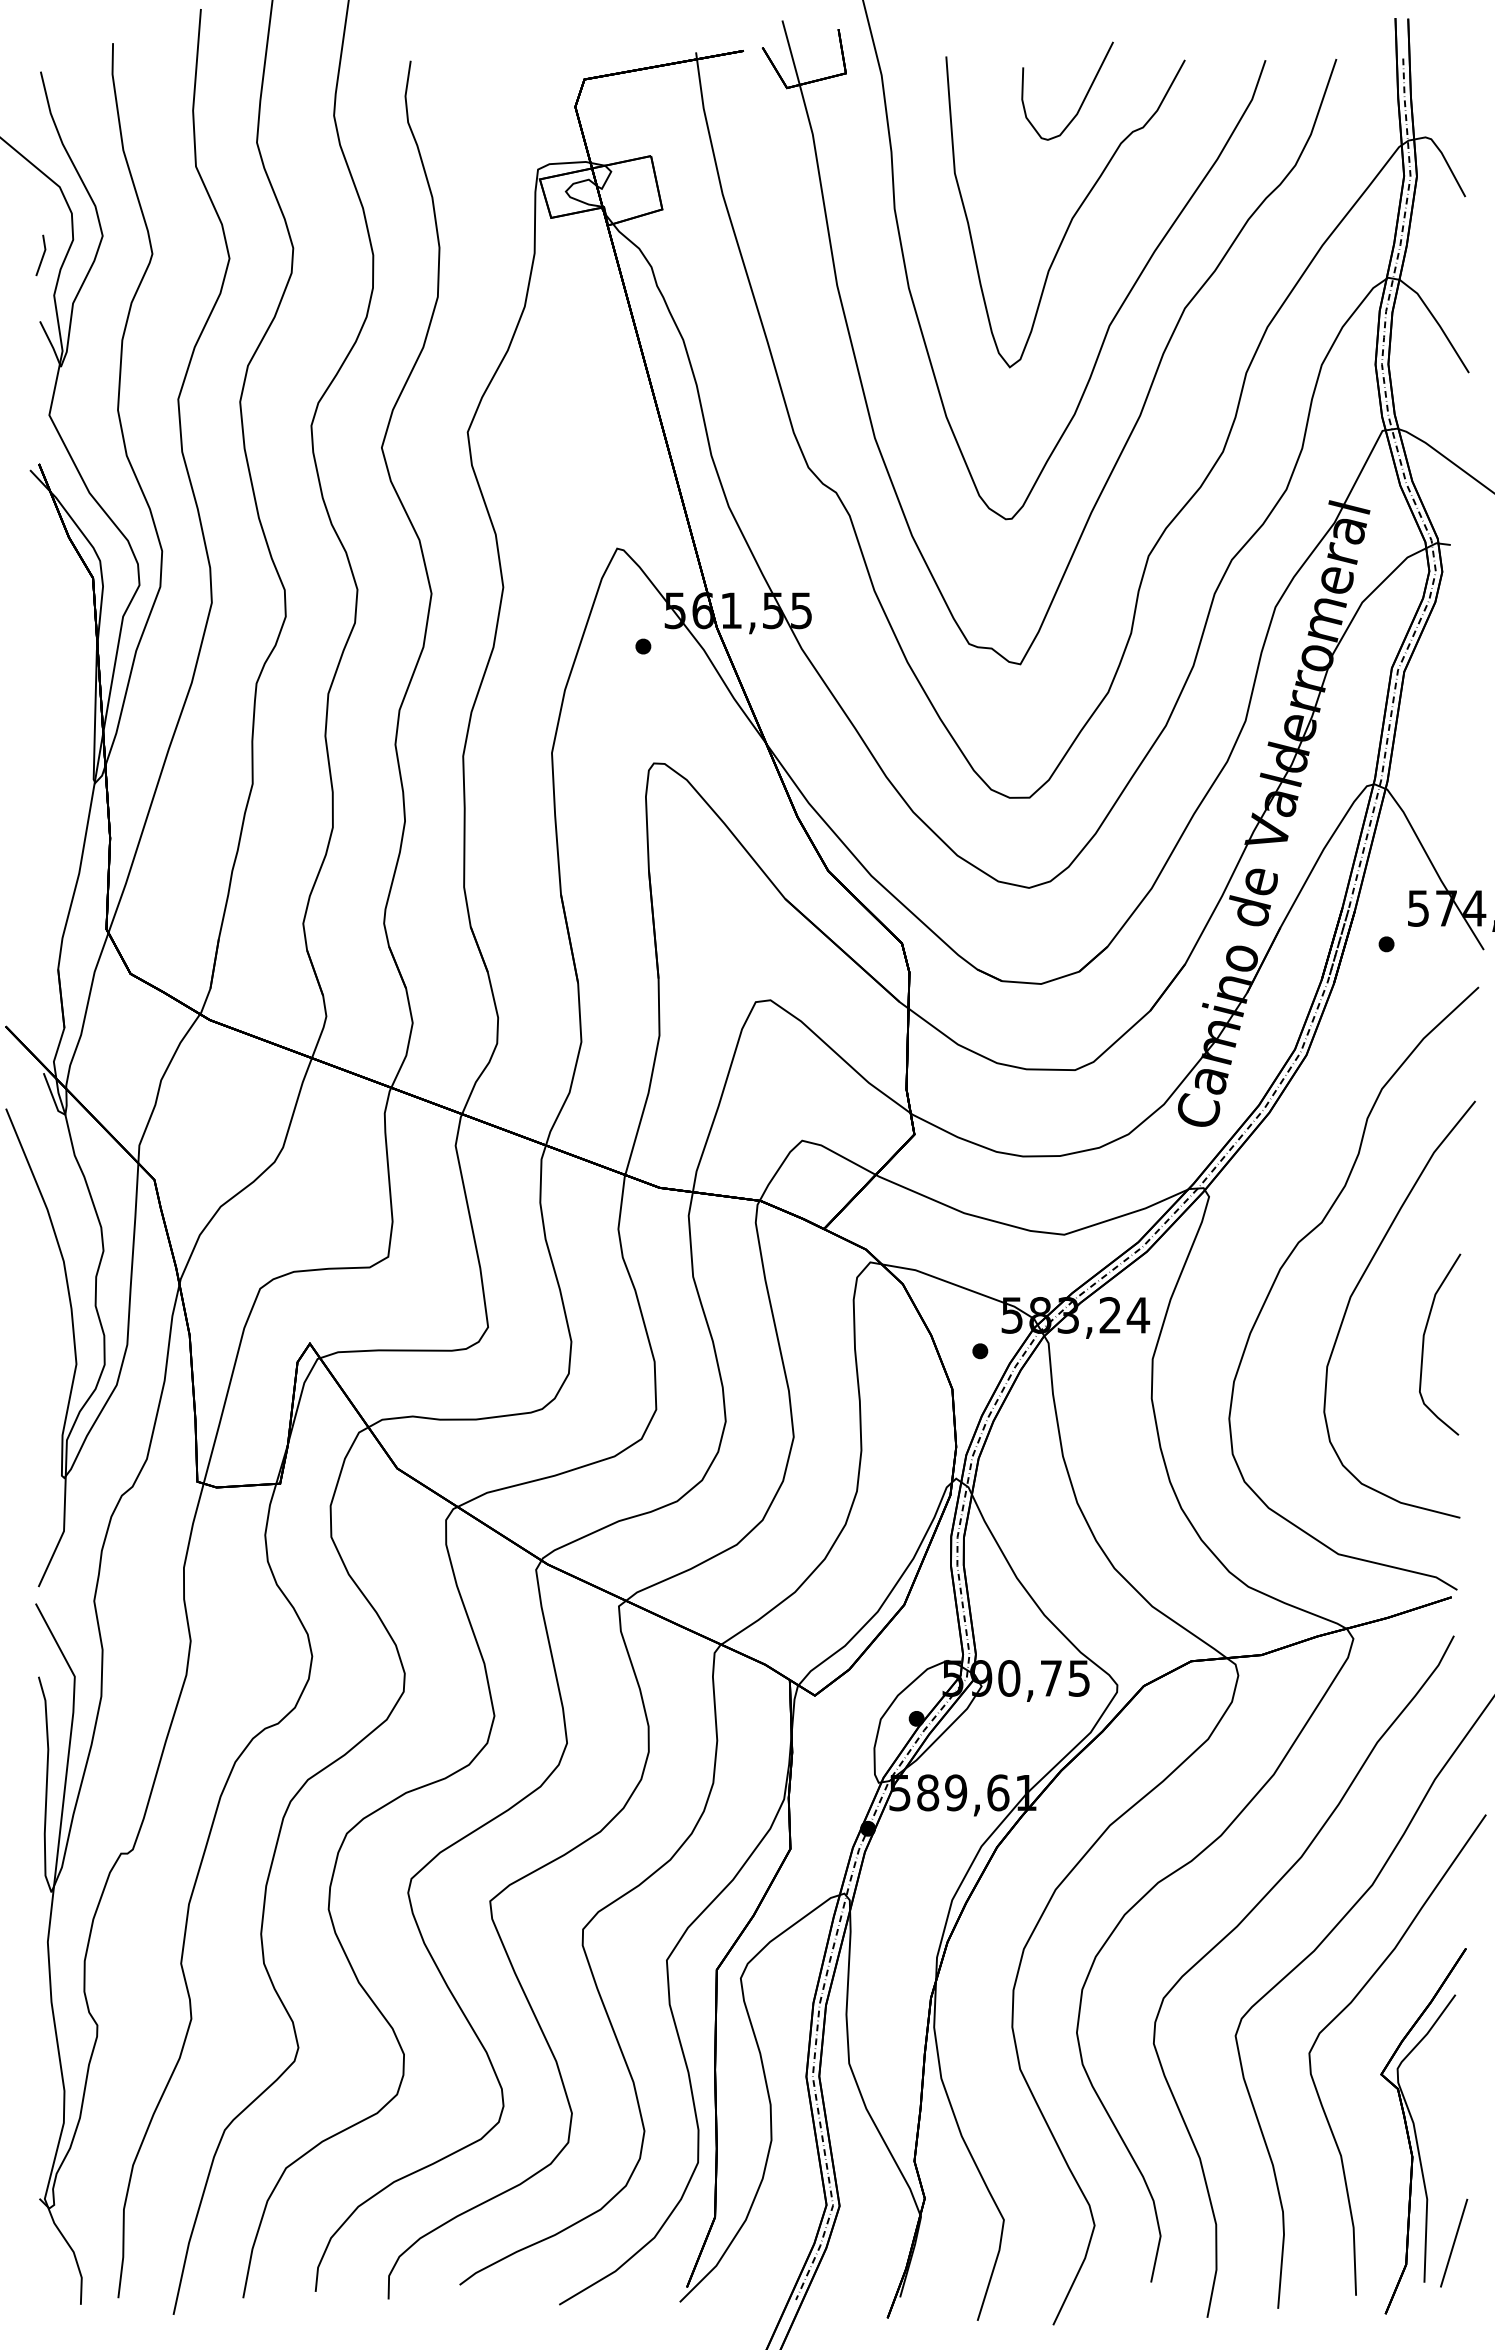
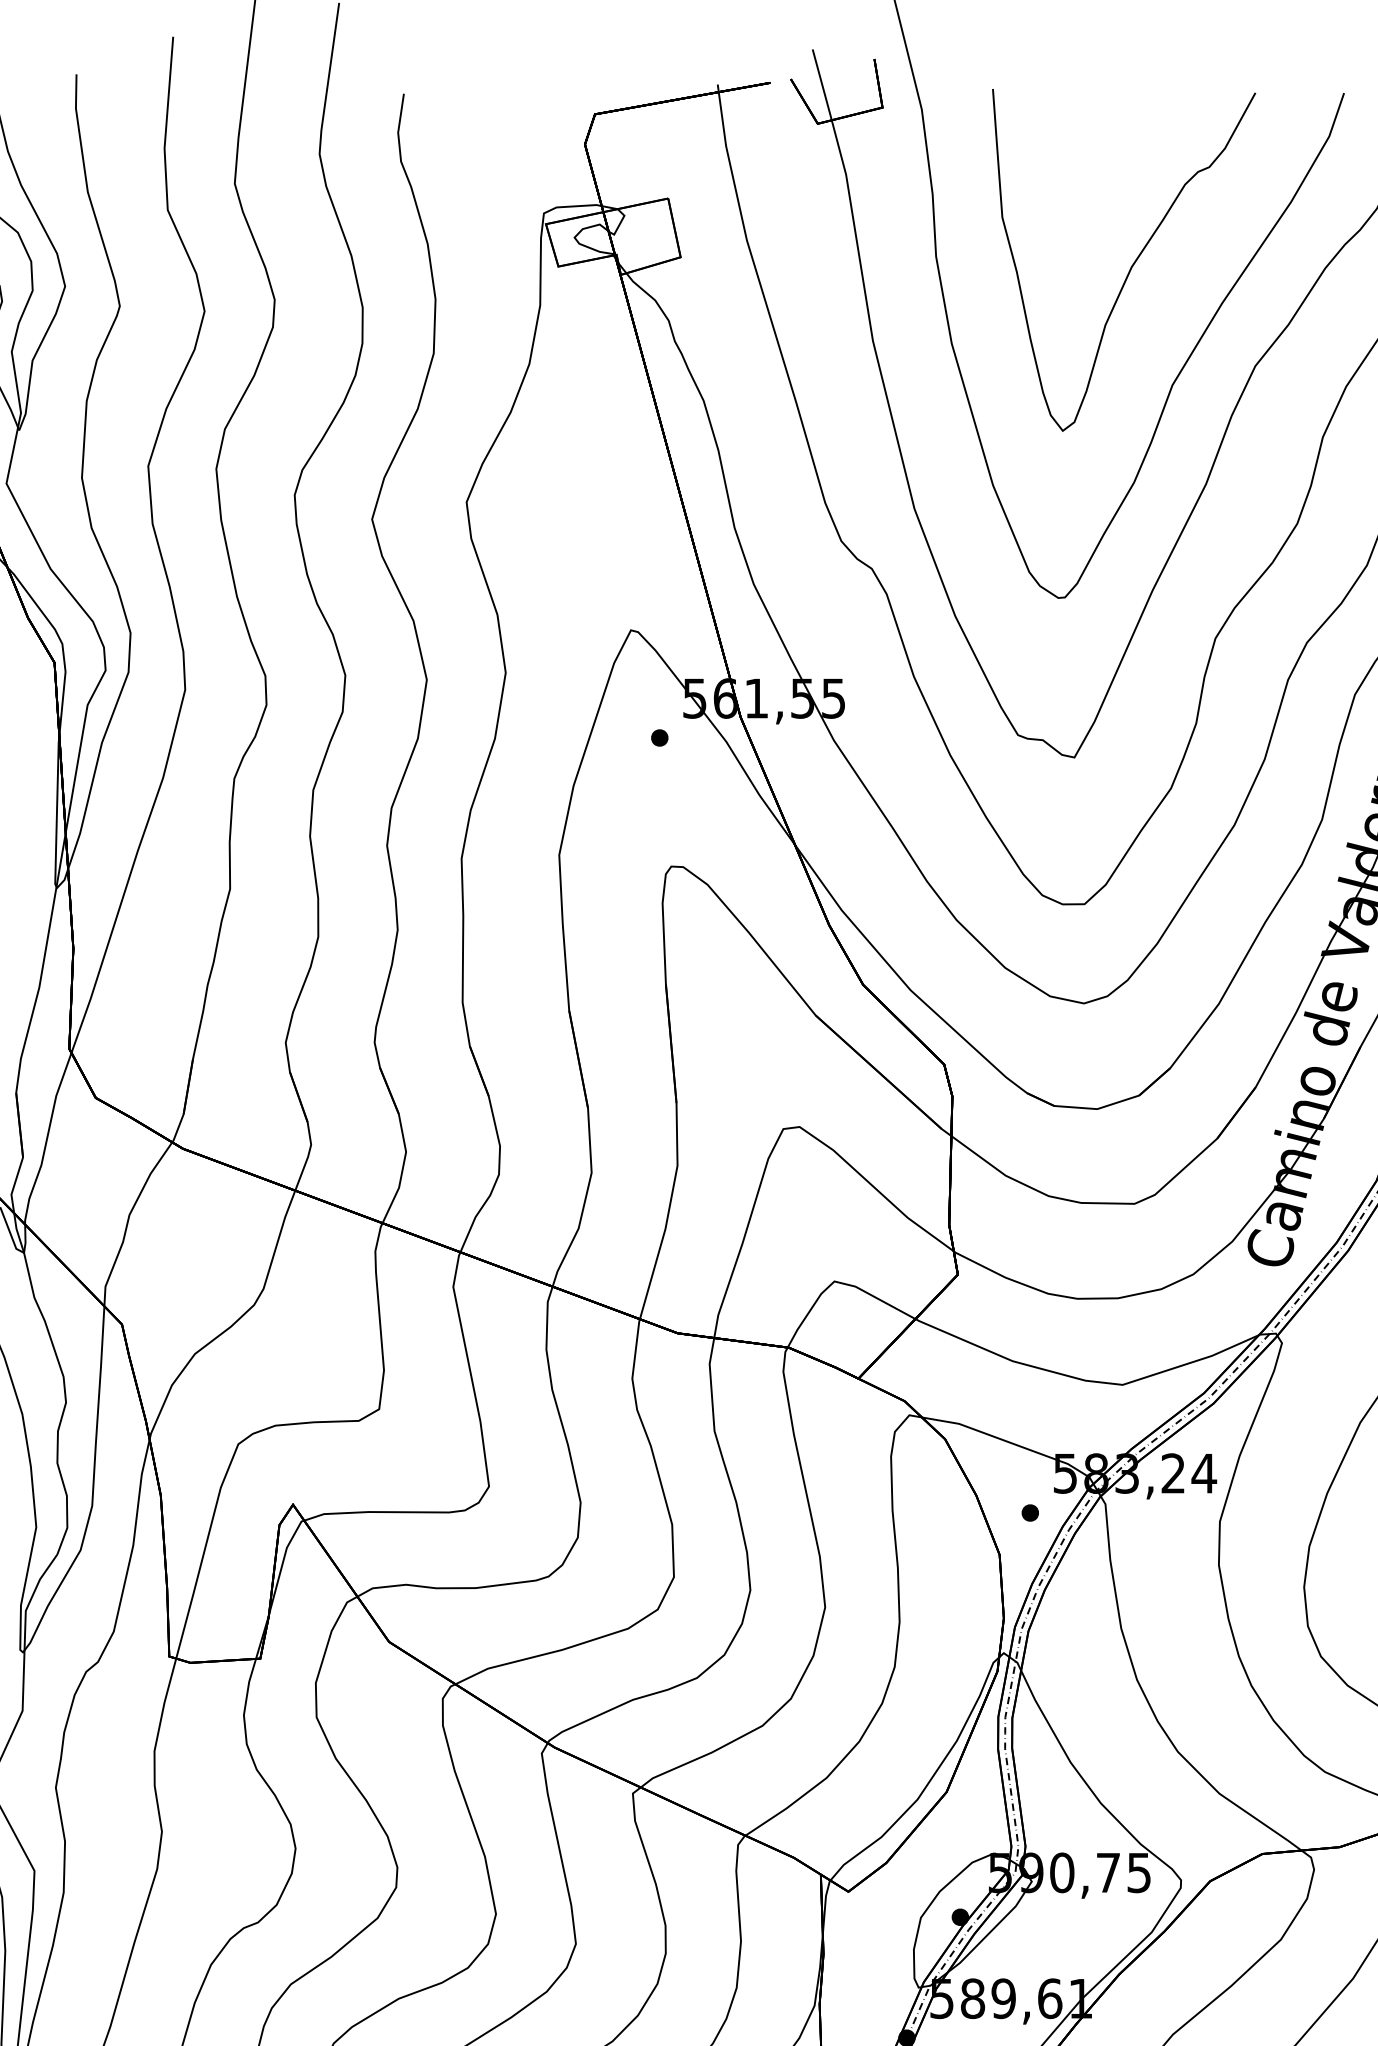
curve: (1083, 99) -> (1143, 136), removed

